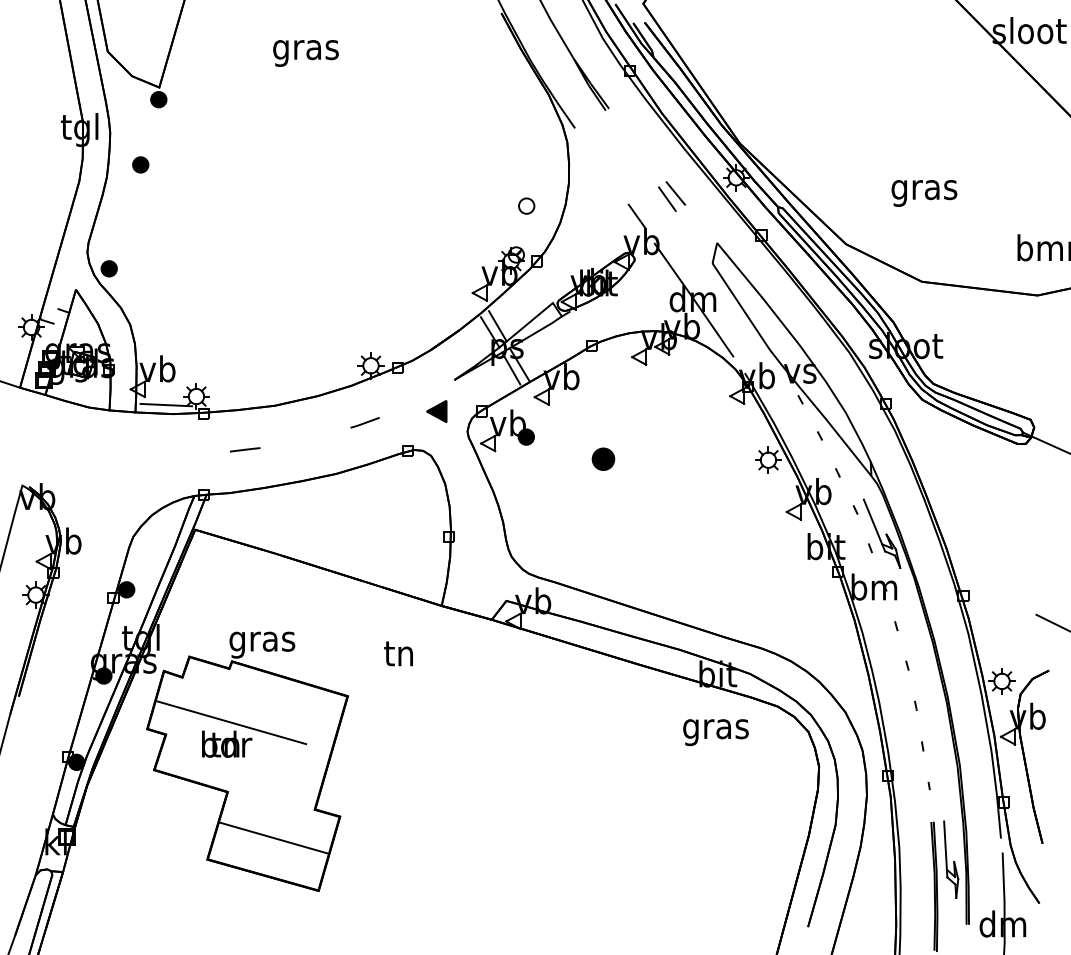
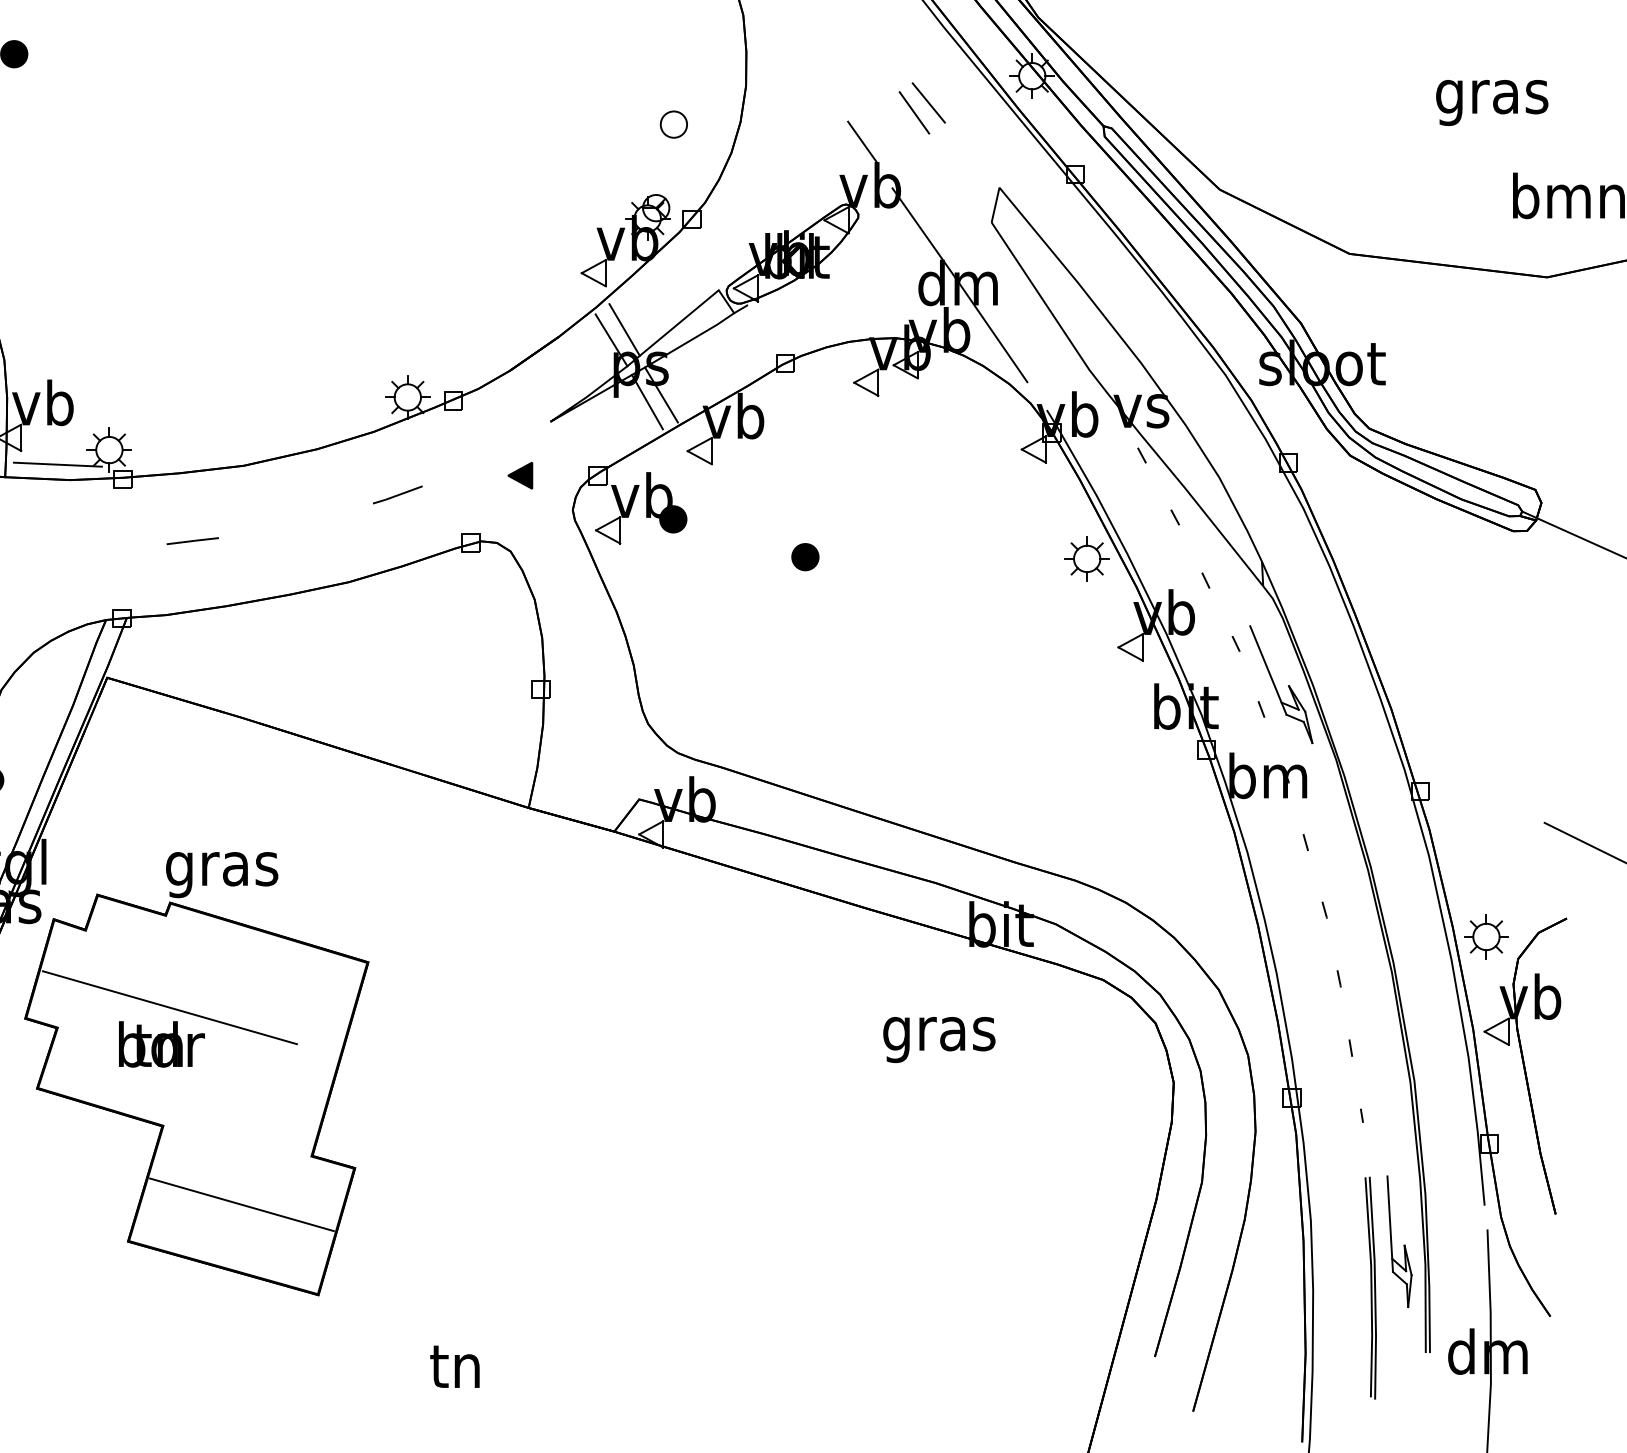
text: (924, 193) -> (1492, 102), moved
part: (436, 411) -> (519, 475), size x0.71
part: (603, 458) -> (805, 555), size x0.71
text: (398, 653) -> (454, 1366), moved
text: (715, 732) -> (938, 1039), moved

